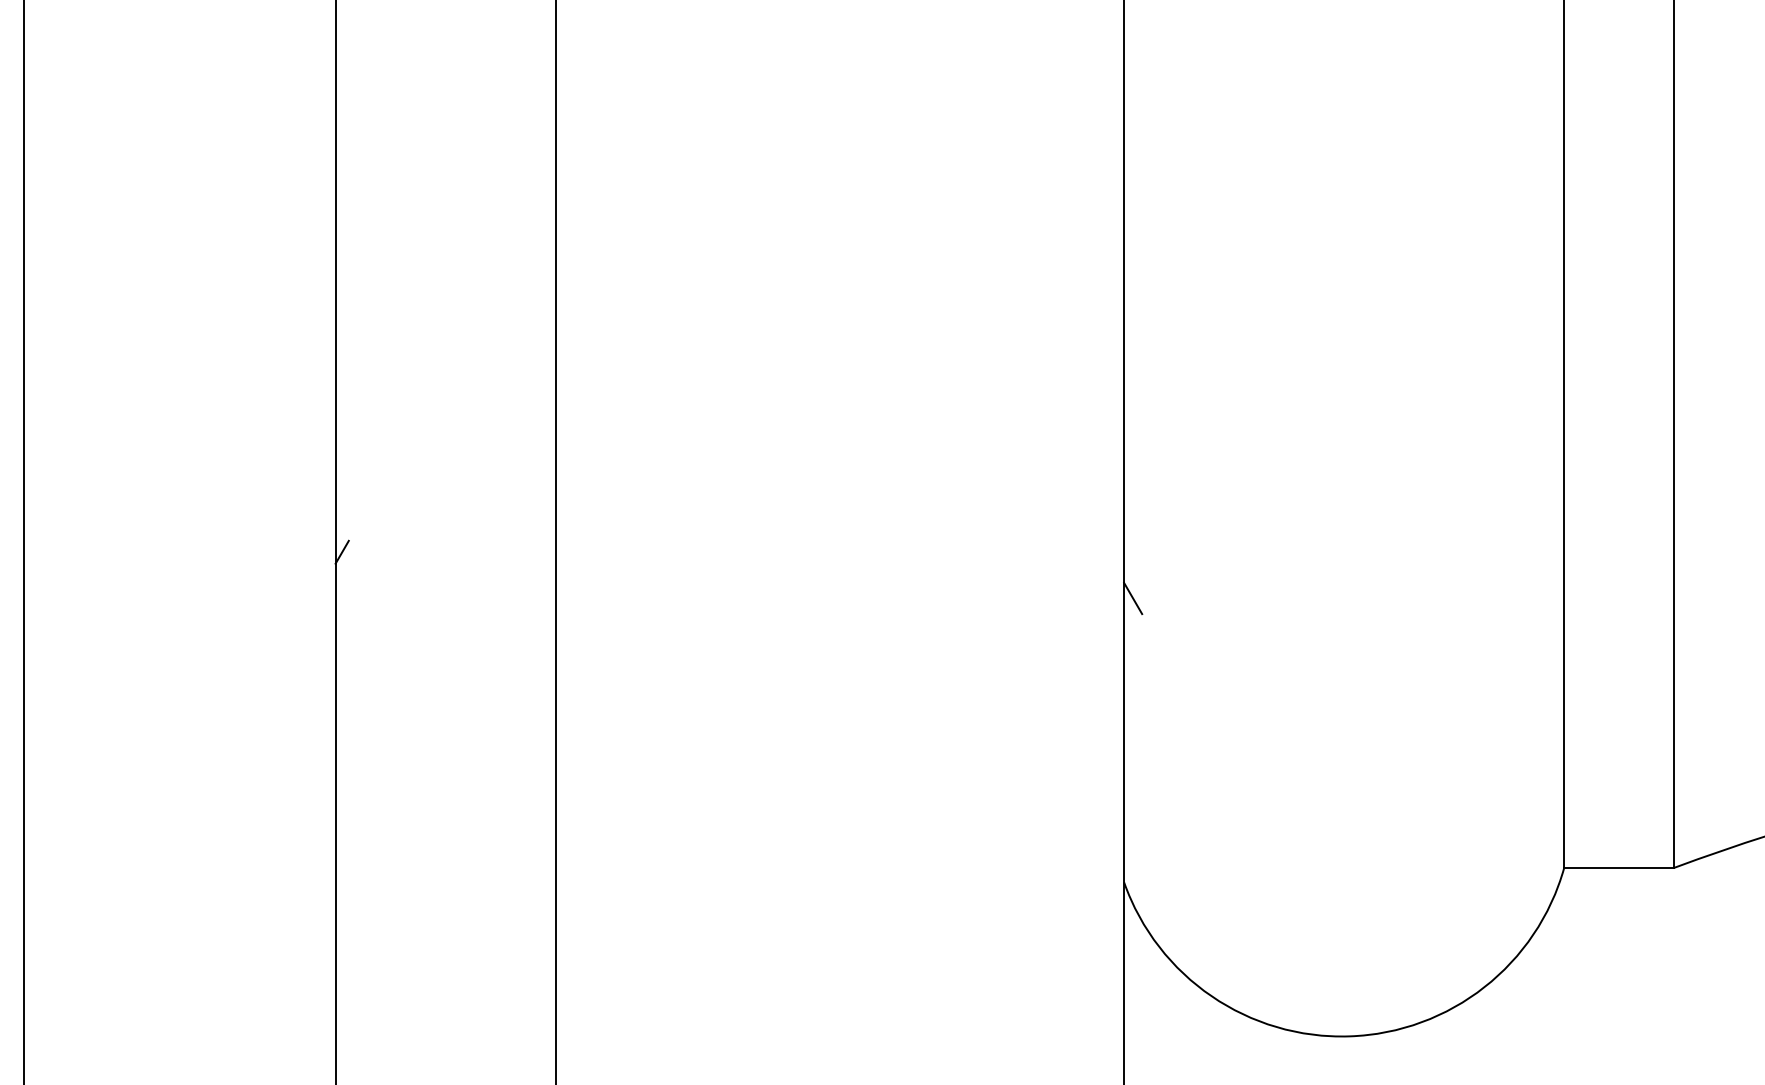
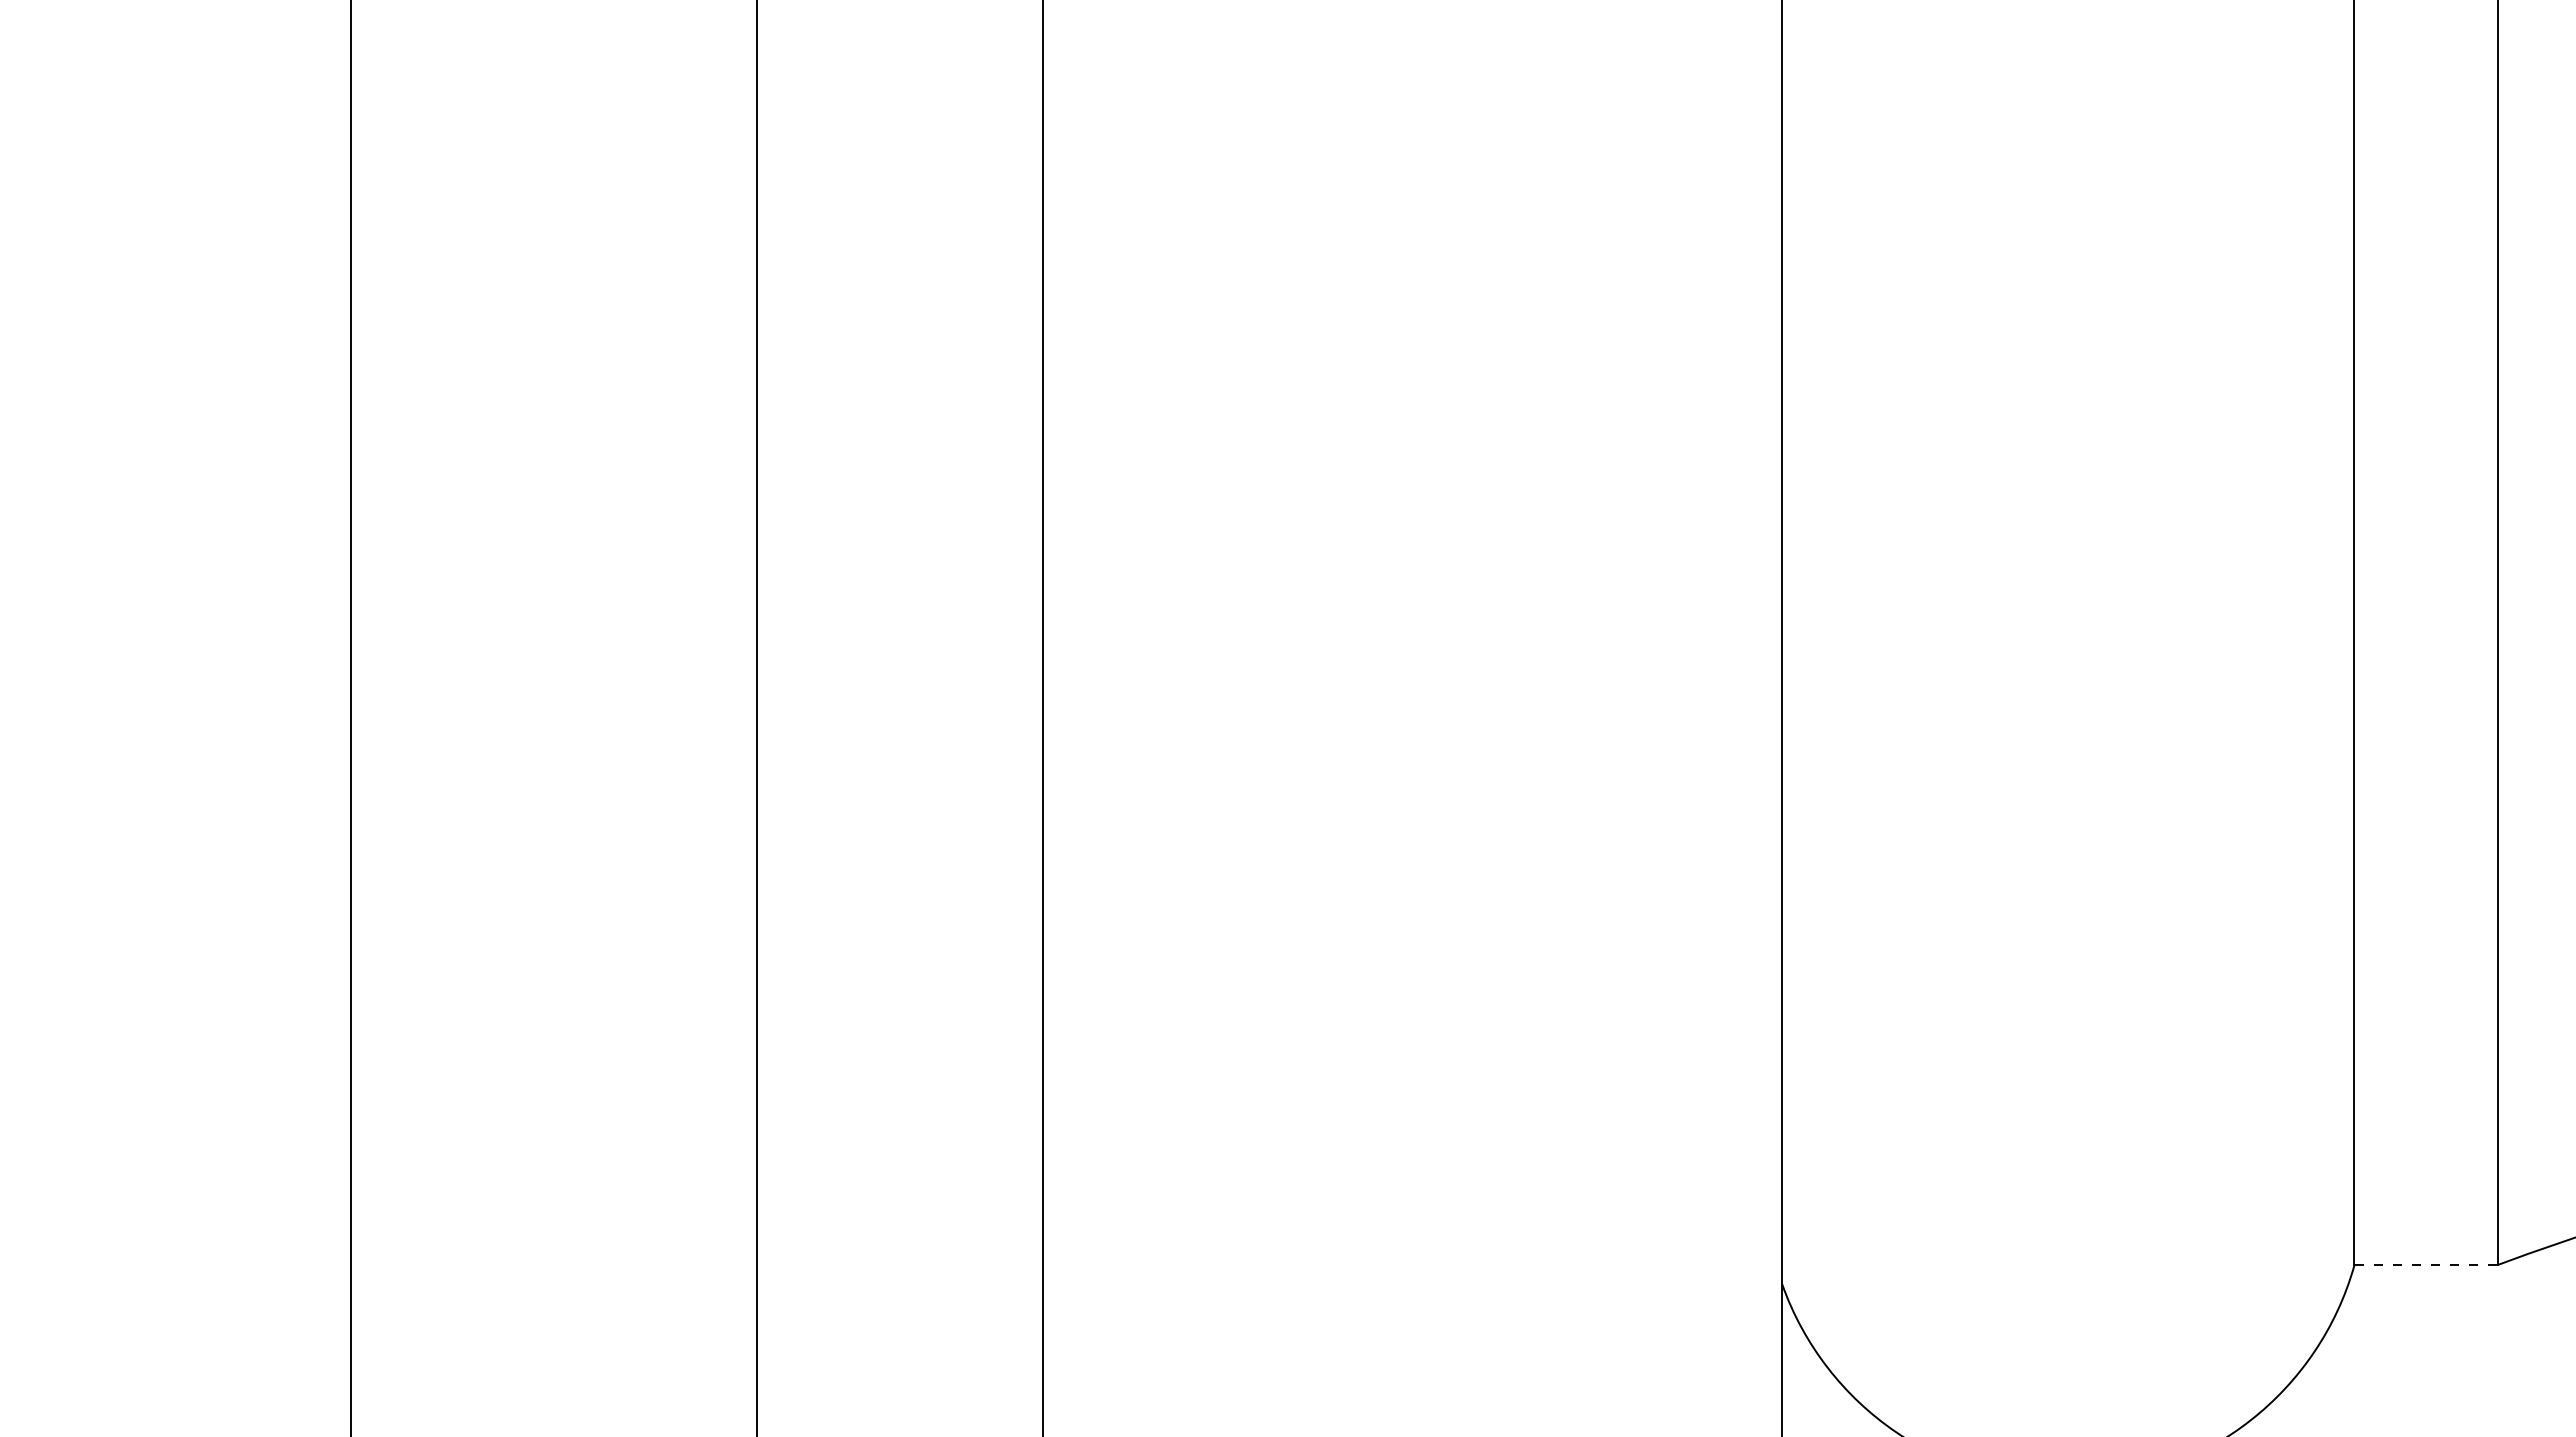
line: (341, 552) -> (764, 854), removed
line: (1132, 598) -> (1793, 914), removed
line: (1618, 867) -> (2425, 1264), solid -> dashed

